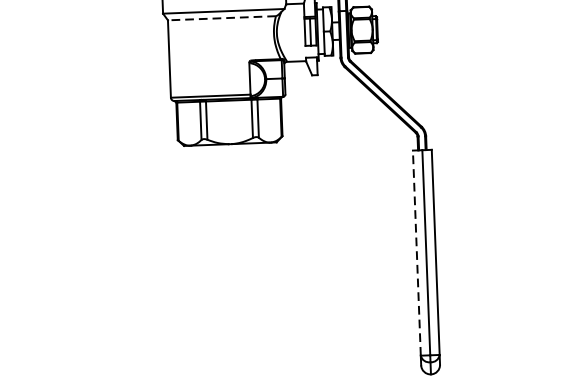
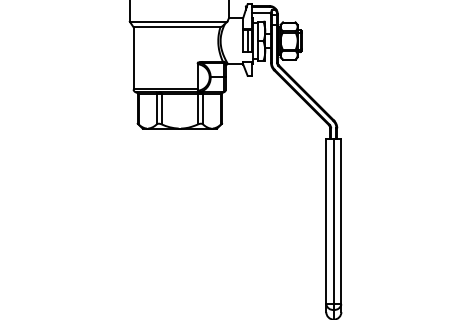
line: (221, 18) -> (176, 27), dashed -> solid
line: (417, 252) -> (326, 221), dashed -> solid

